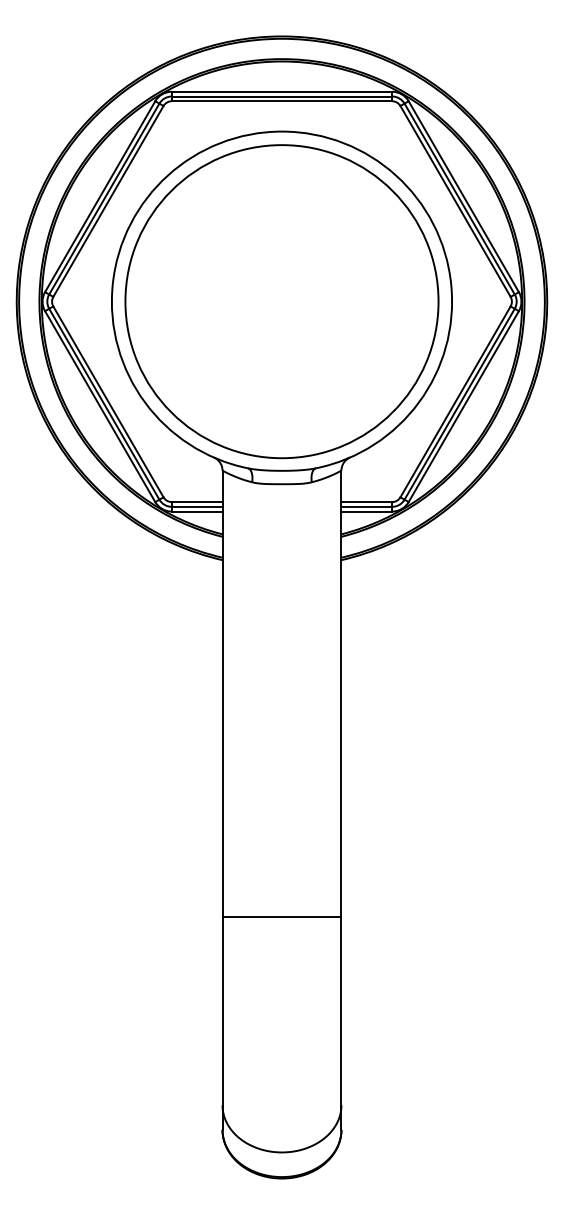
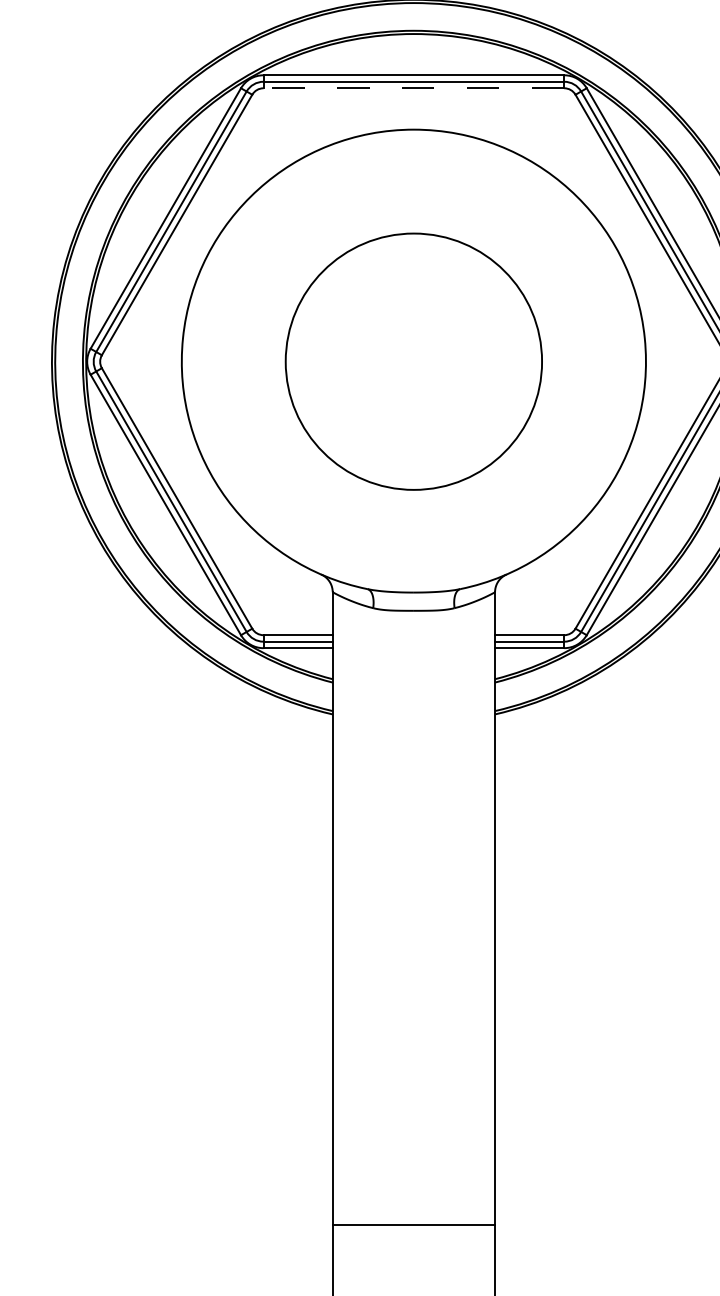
line: (281, 101) -> (413, 88), solid -> dashed
circle: (281, 301) -> (413, 361), size x0.6
line: (281, 916) -> (413, 1225), moved

